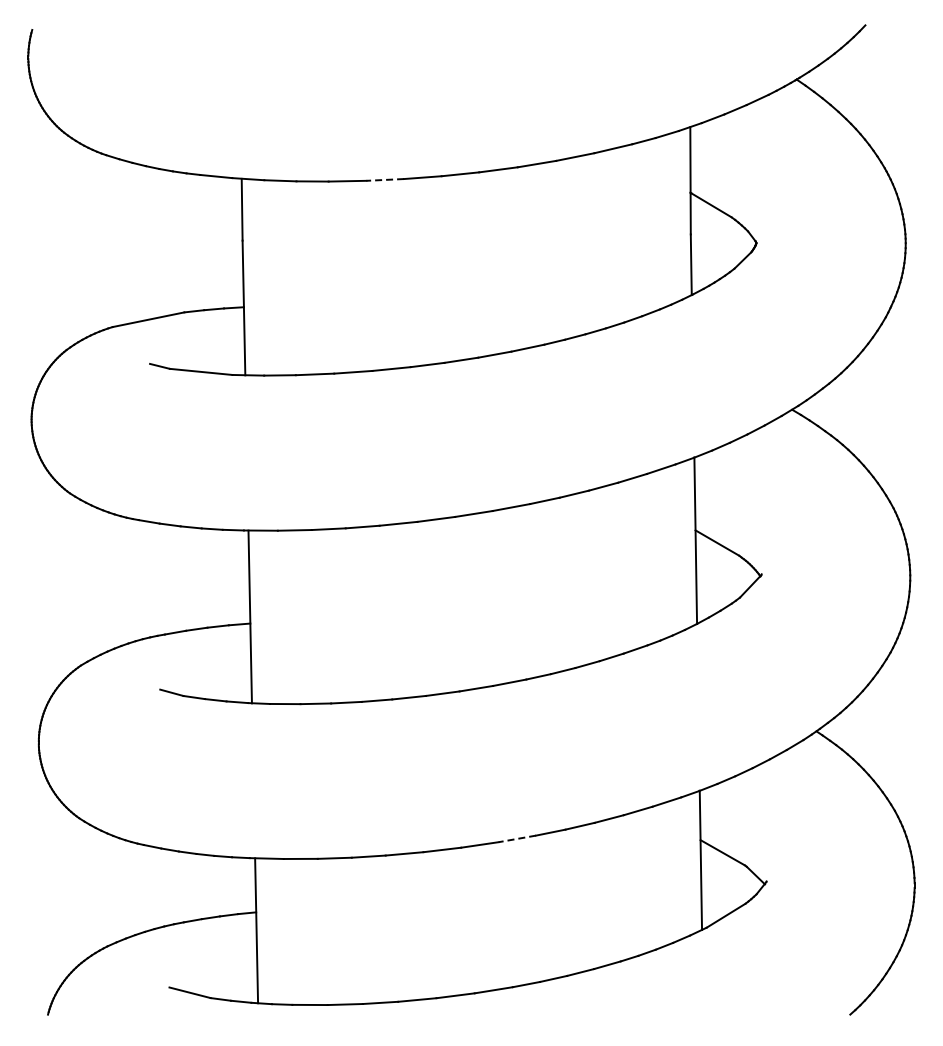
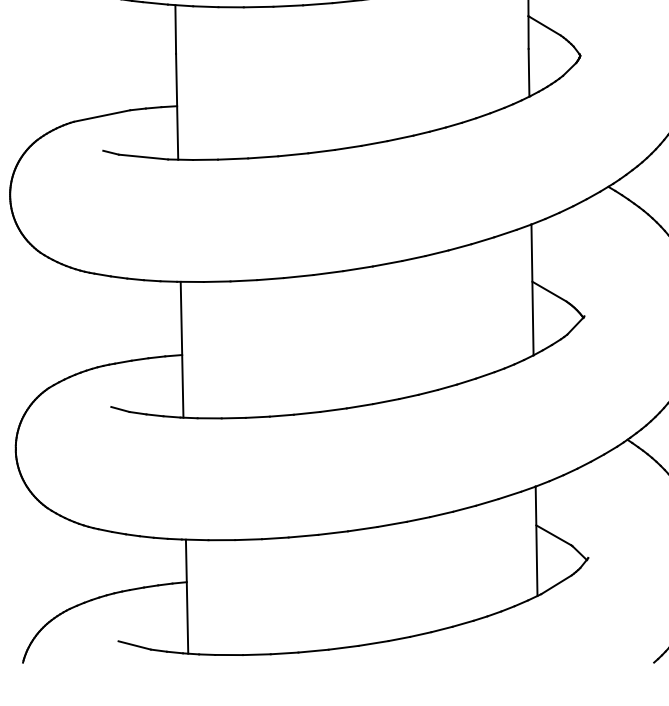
line: (385, 179) -> (288, 5), dashed -> solid
line: (517, 838) -> (392, 524), dashed -> solid

